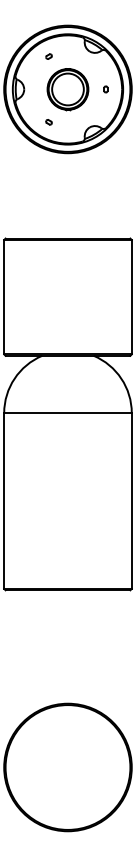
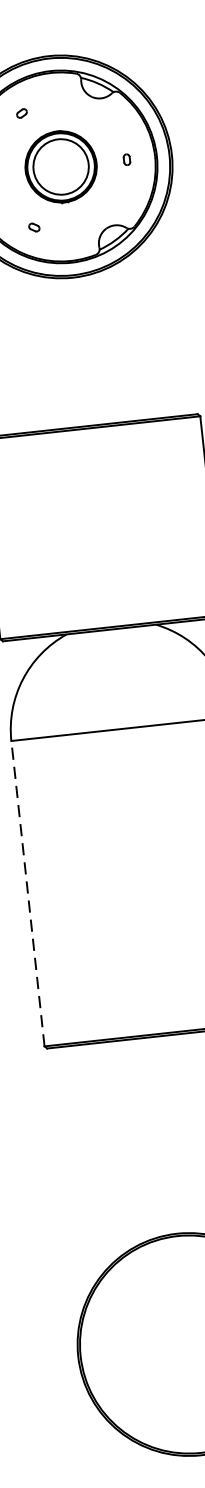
line: (4, 500) -> (28, 892), solid -> dashed

